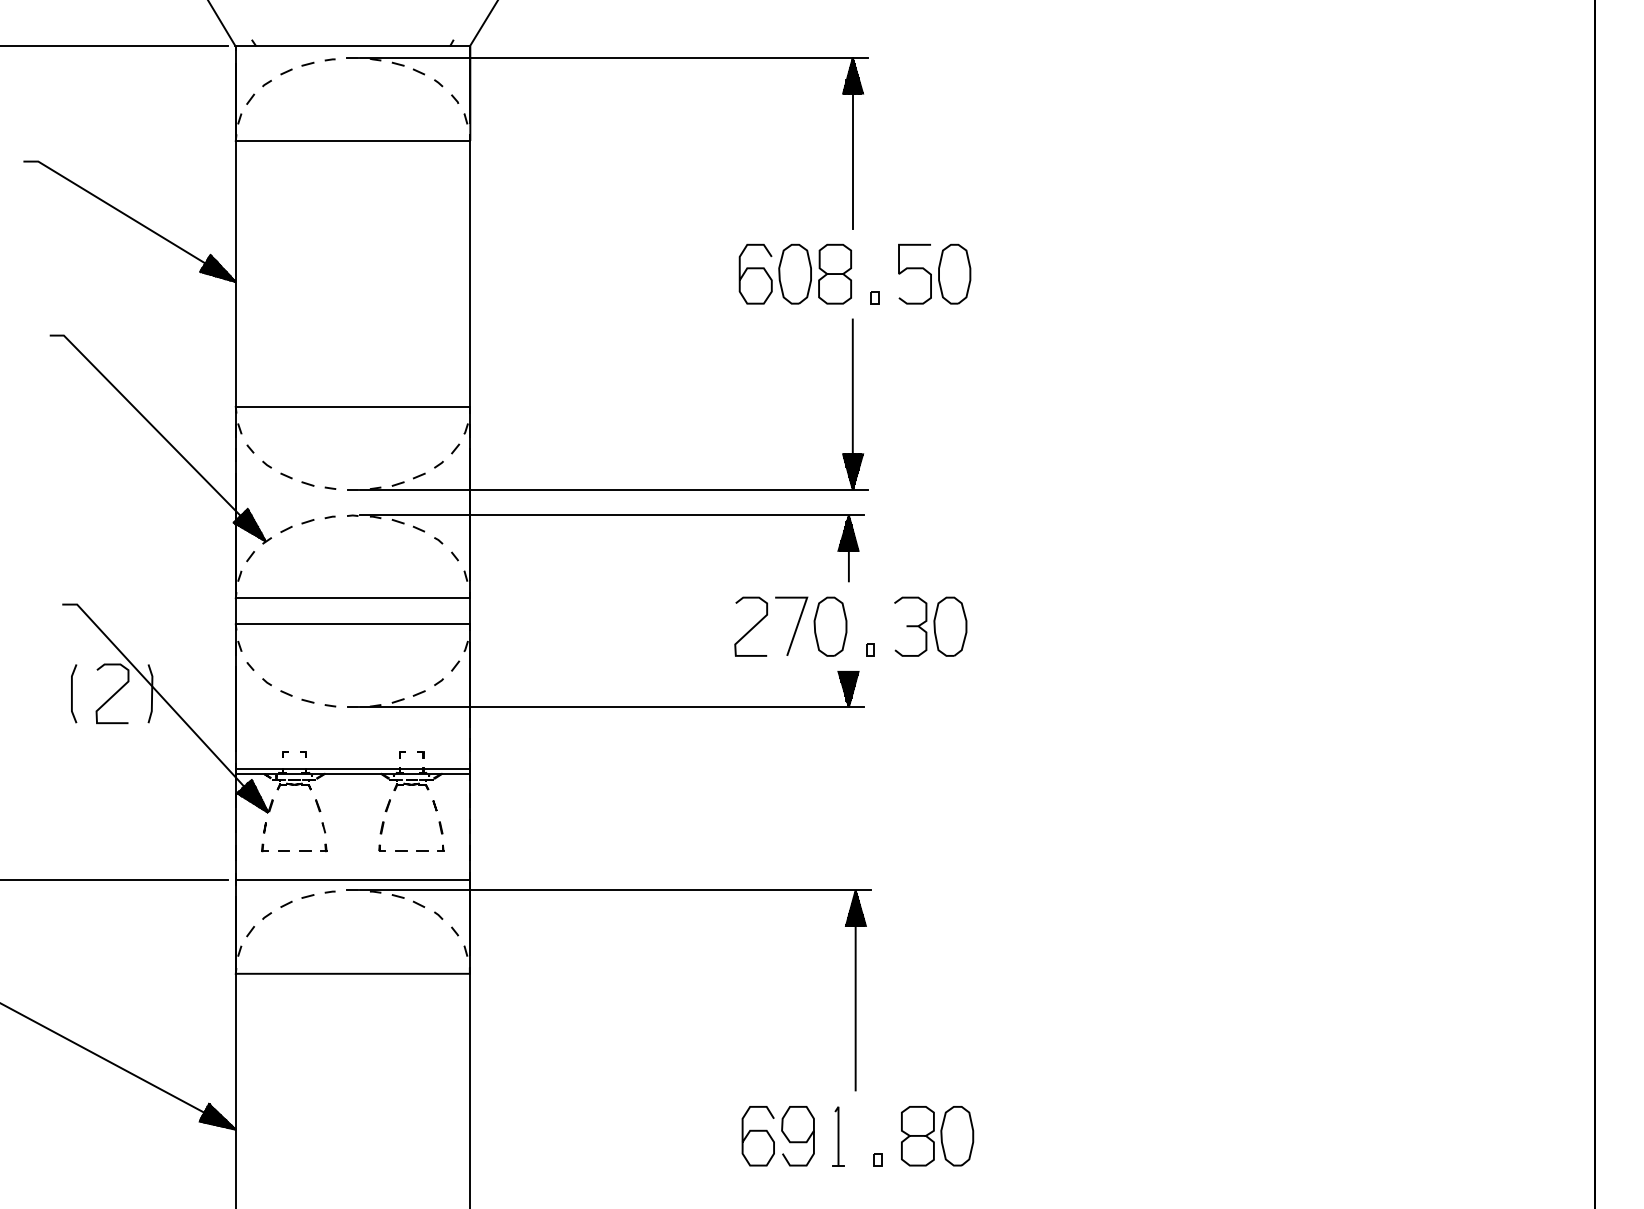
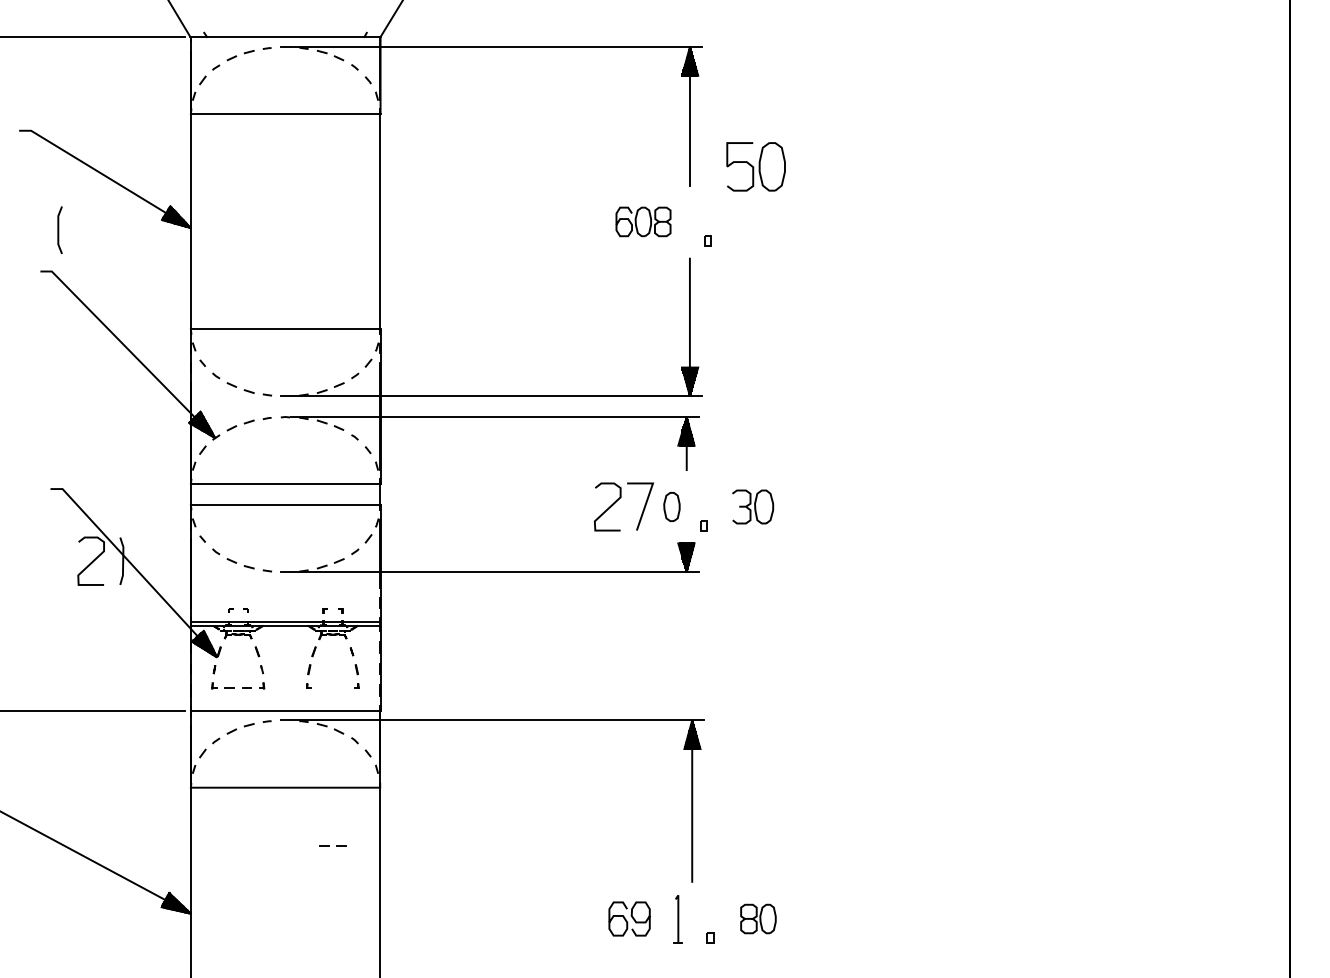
part: (795, 273) -> (643, 221), size x0.6
part: (933, 273) -> (755, 166), moved
part: (830, 626) -> (671, 506), size x0.6
part: (930, 626) -> (752, 506), size x0.7
line: (73, 694) -> (59, 230), moved
line: (407, 849) -> (329, 845), moved
part: (778, 1135) -> (629, 918), size x0.7
part: (937, 1135) -> (758, 918), size x0.6

